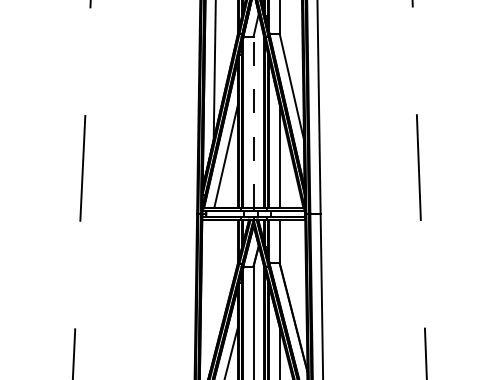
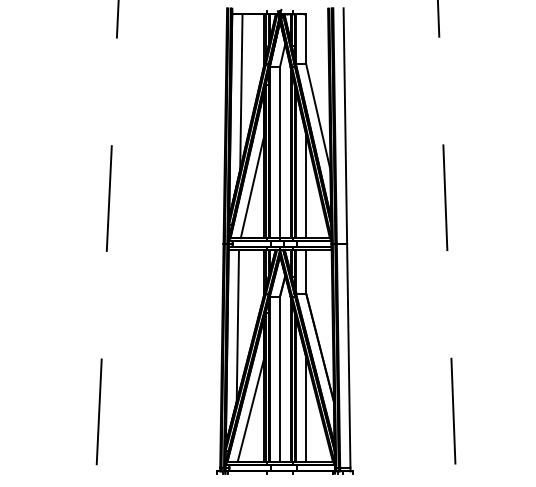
line: (254, 122) -> (280, 152), dashed -> solid
line: (211, 295) -> (237, 325), added

